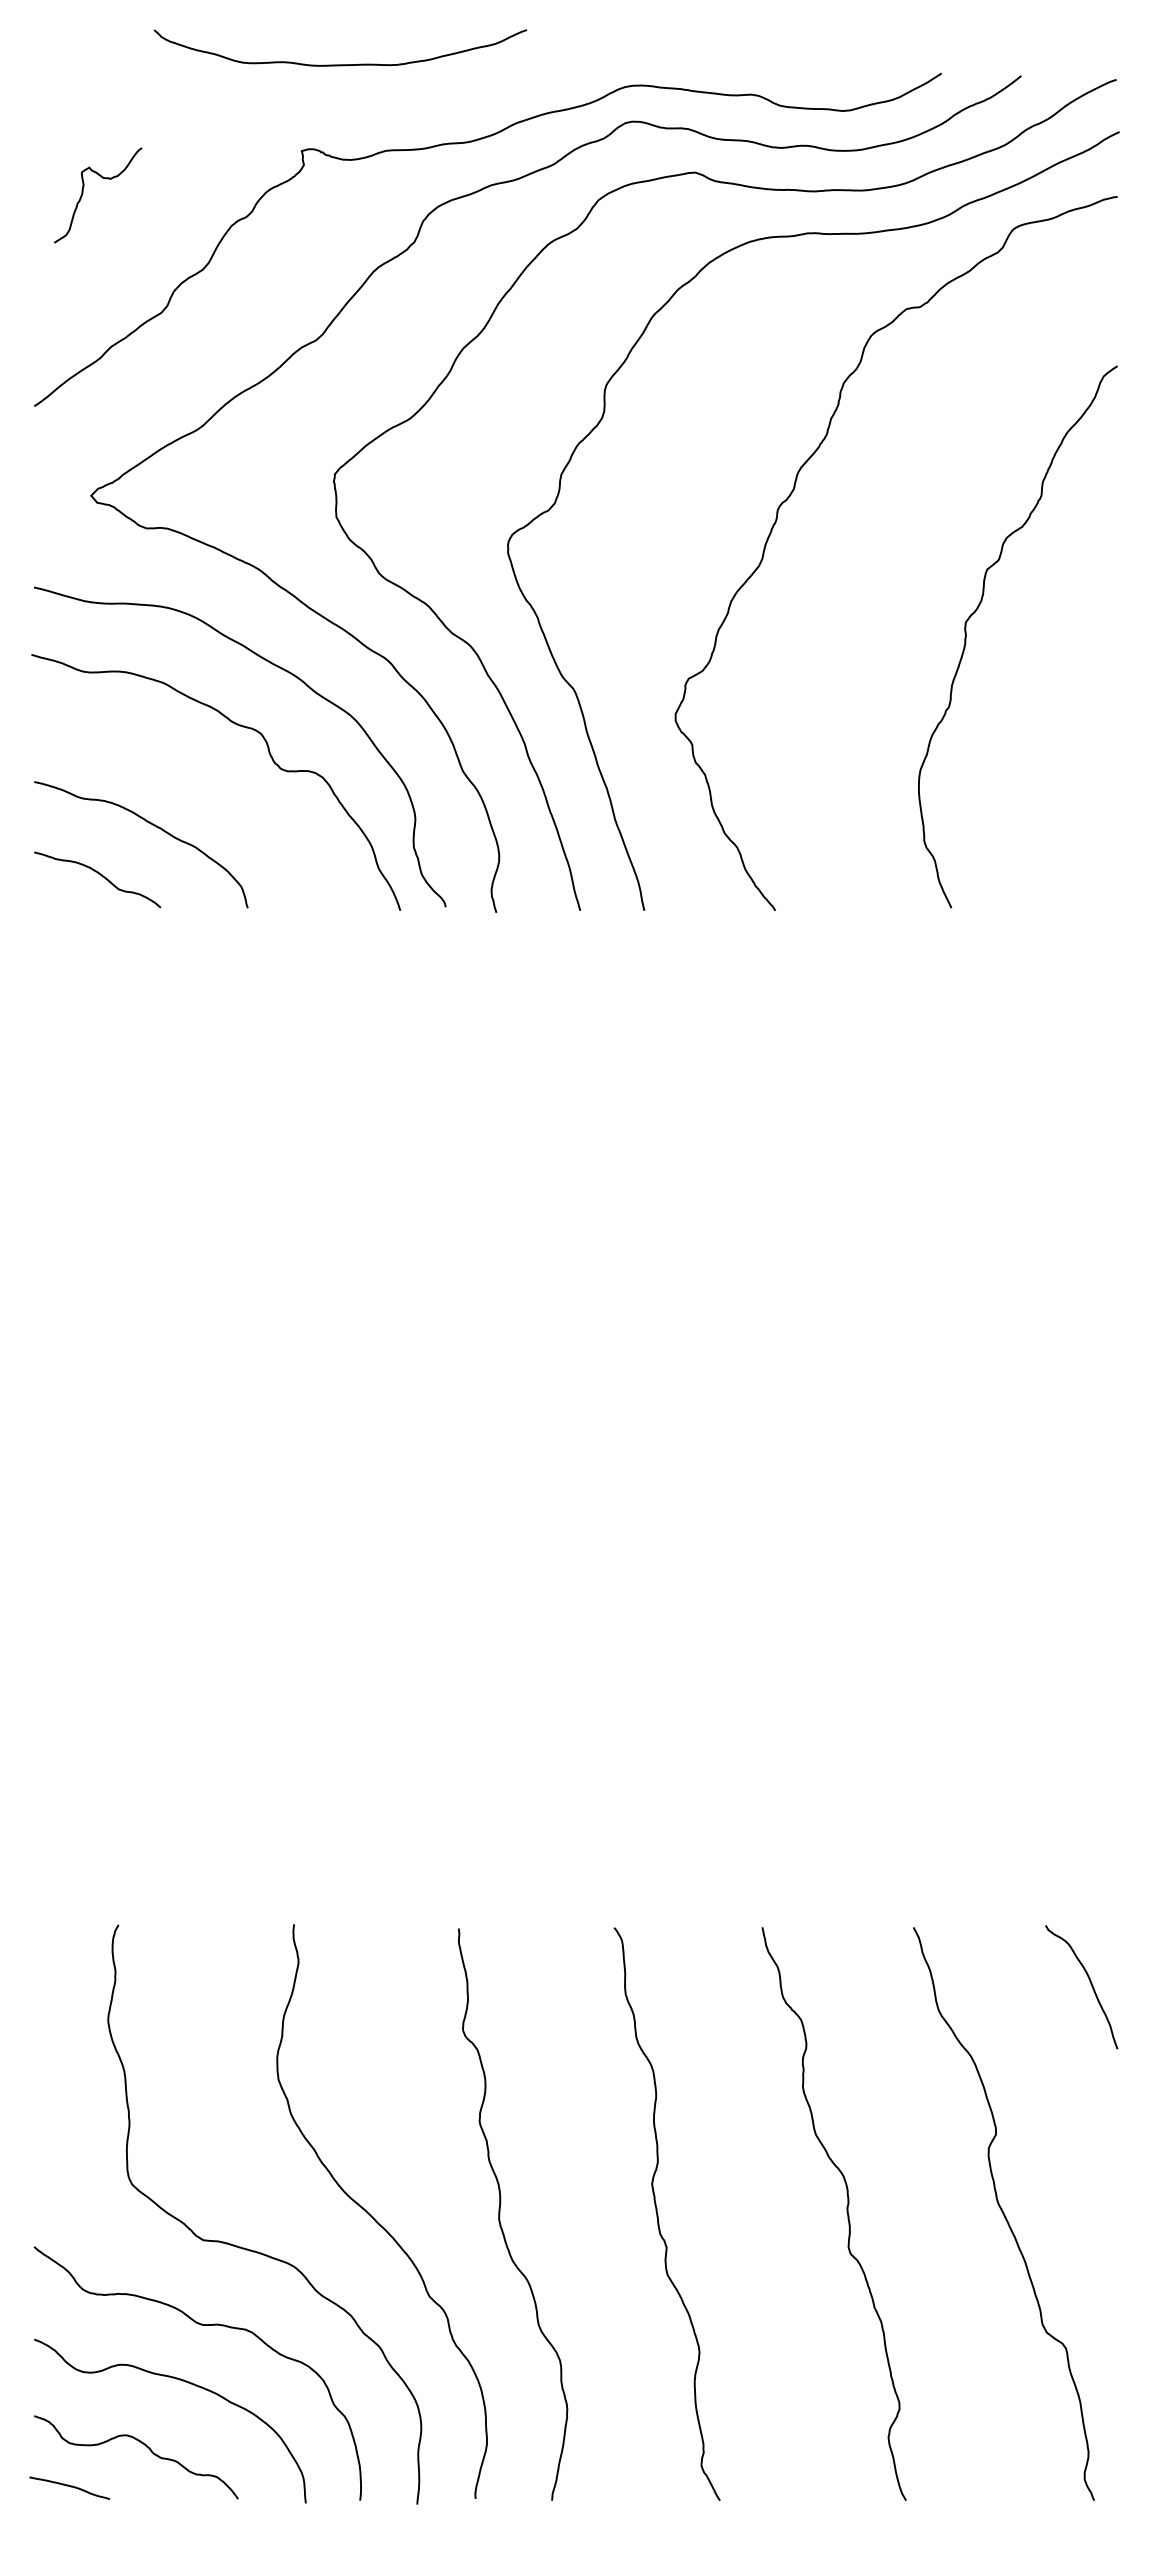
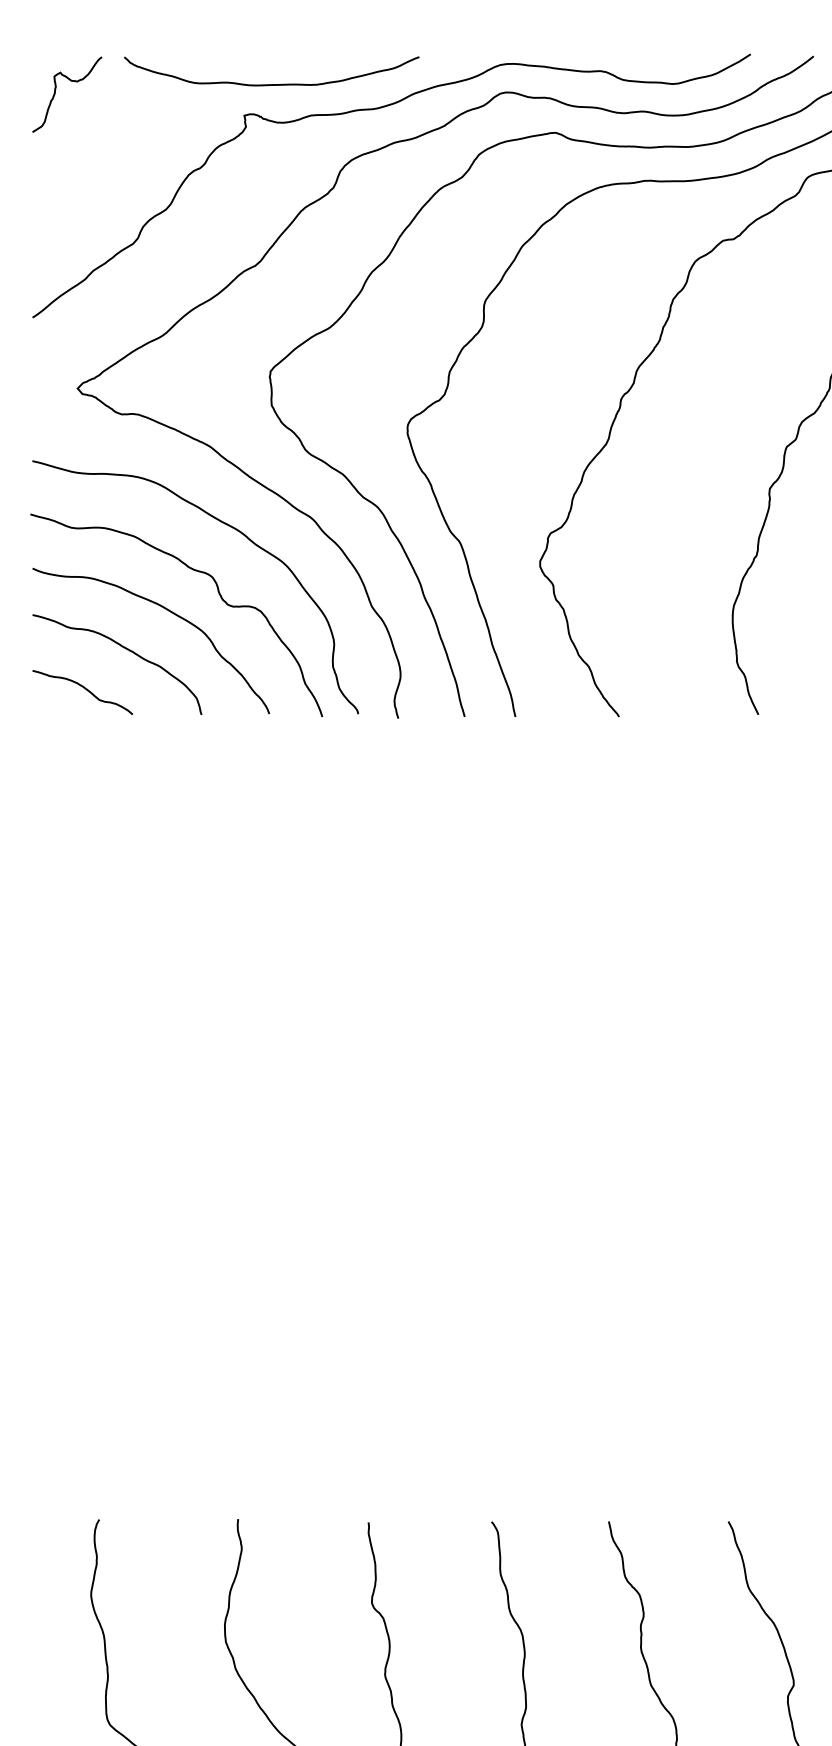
curve: (340, 64) -> (271, 84), moved
curve: (83, 193) -> (55, 93), moved
curve: (204, 776) -> (167, 610), added

